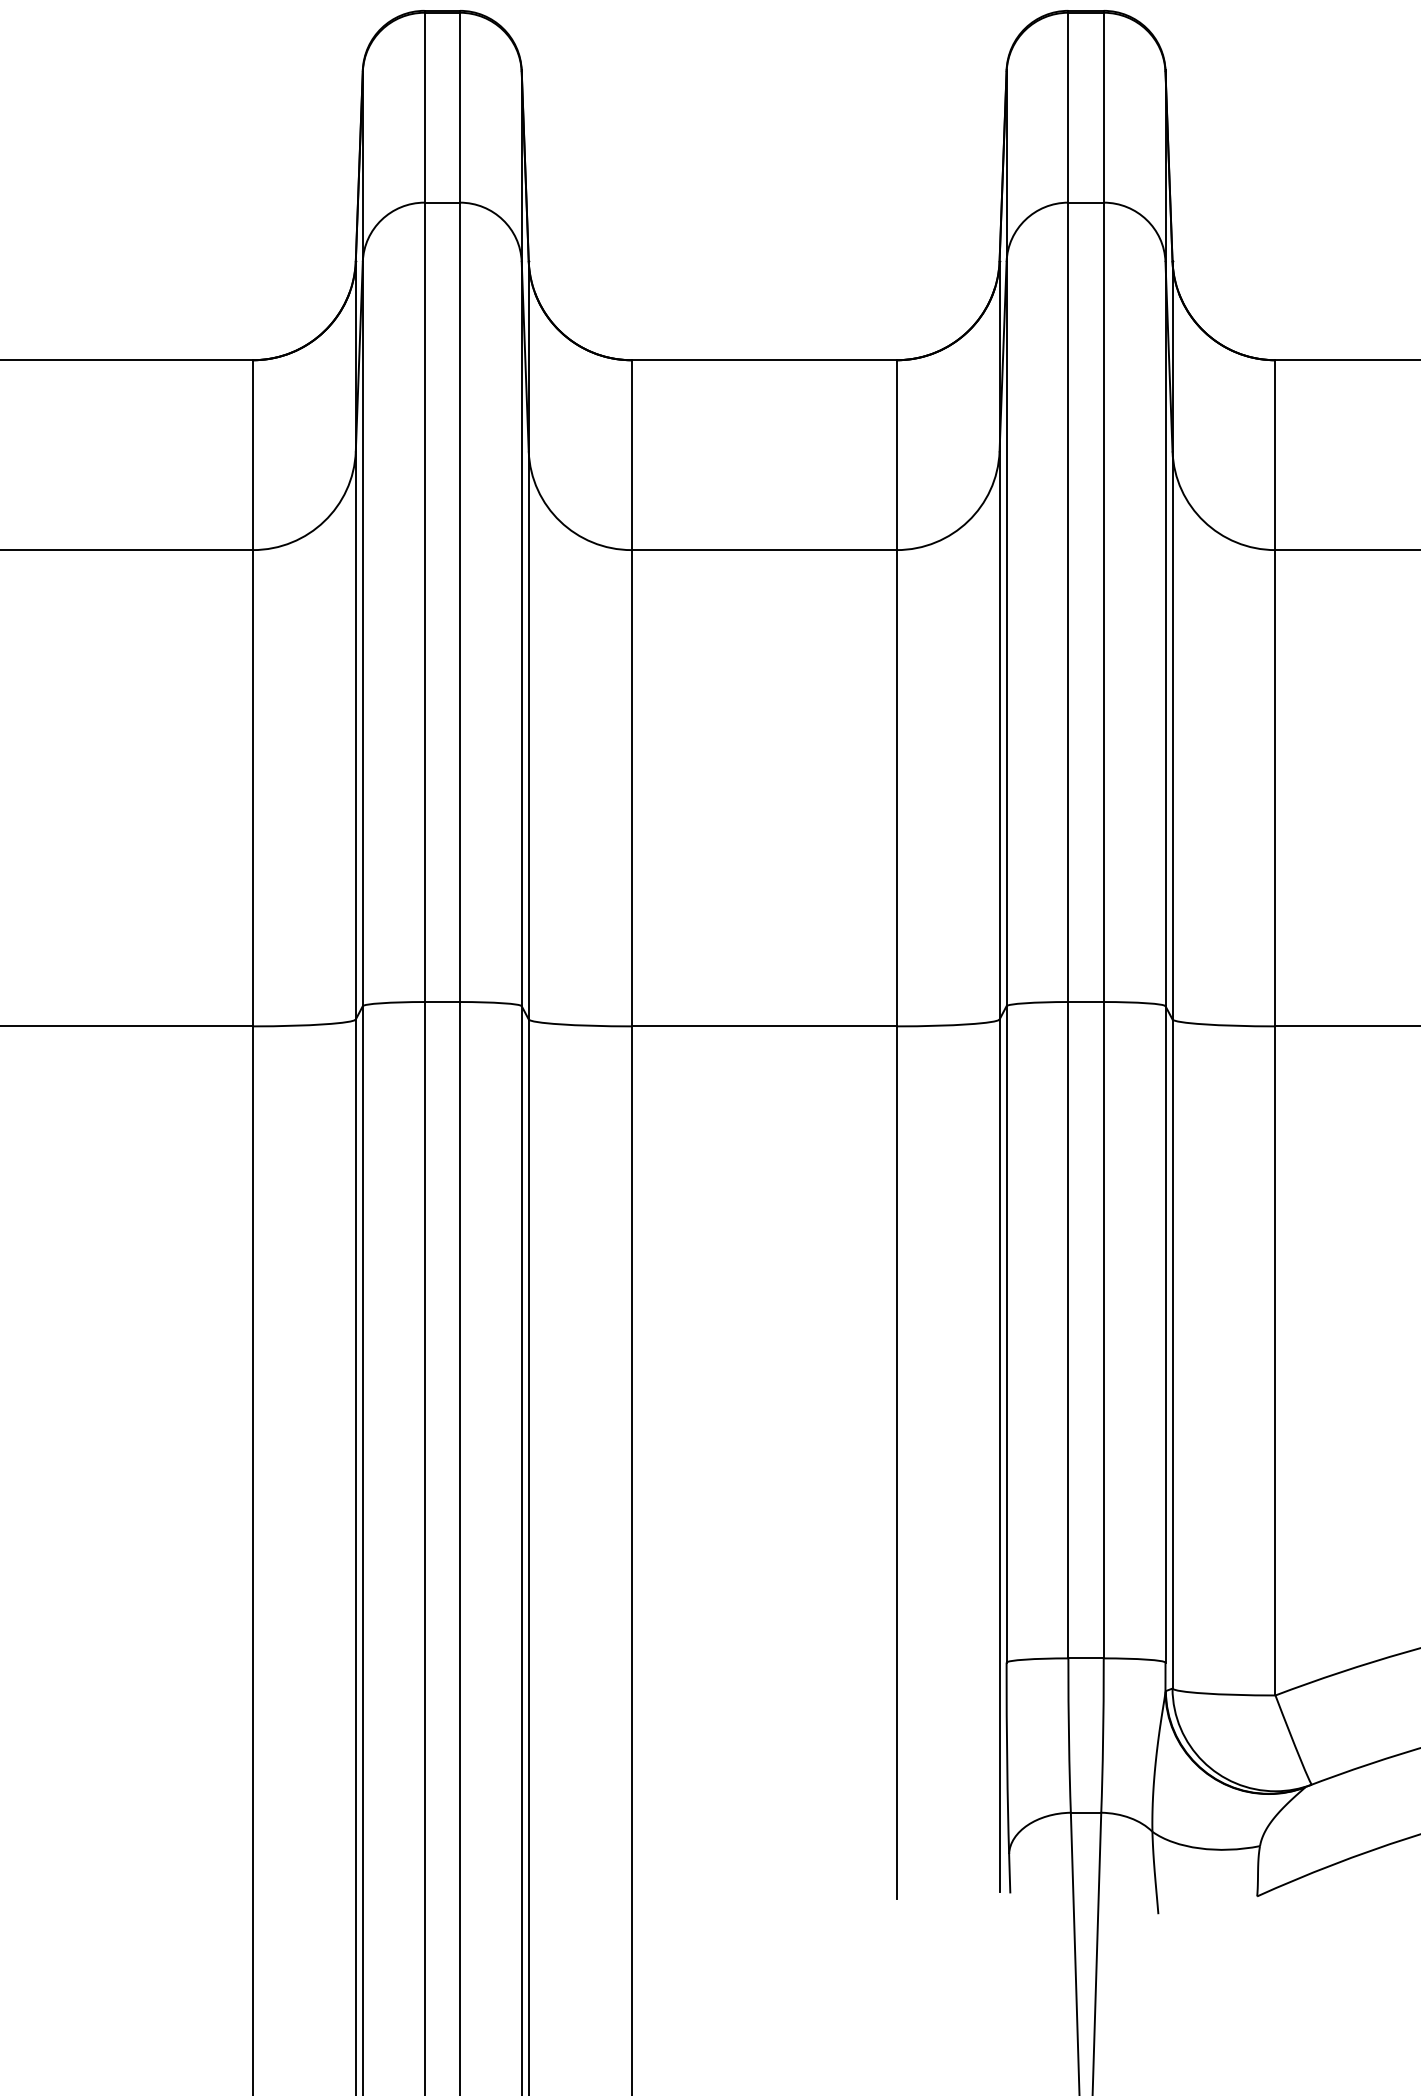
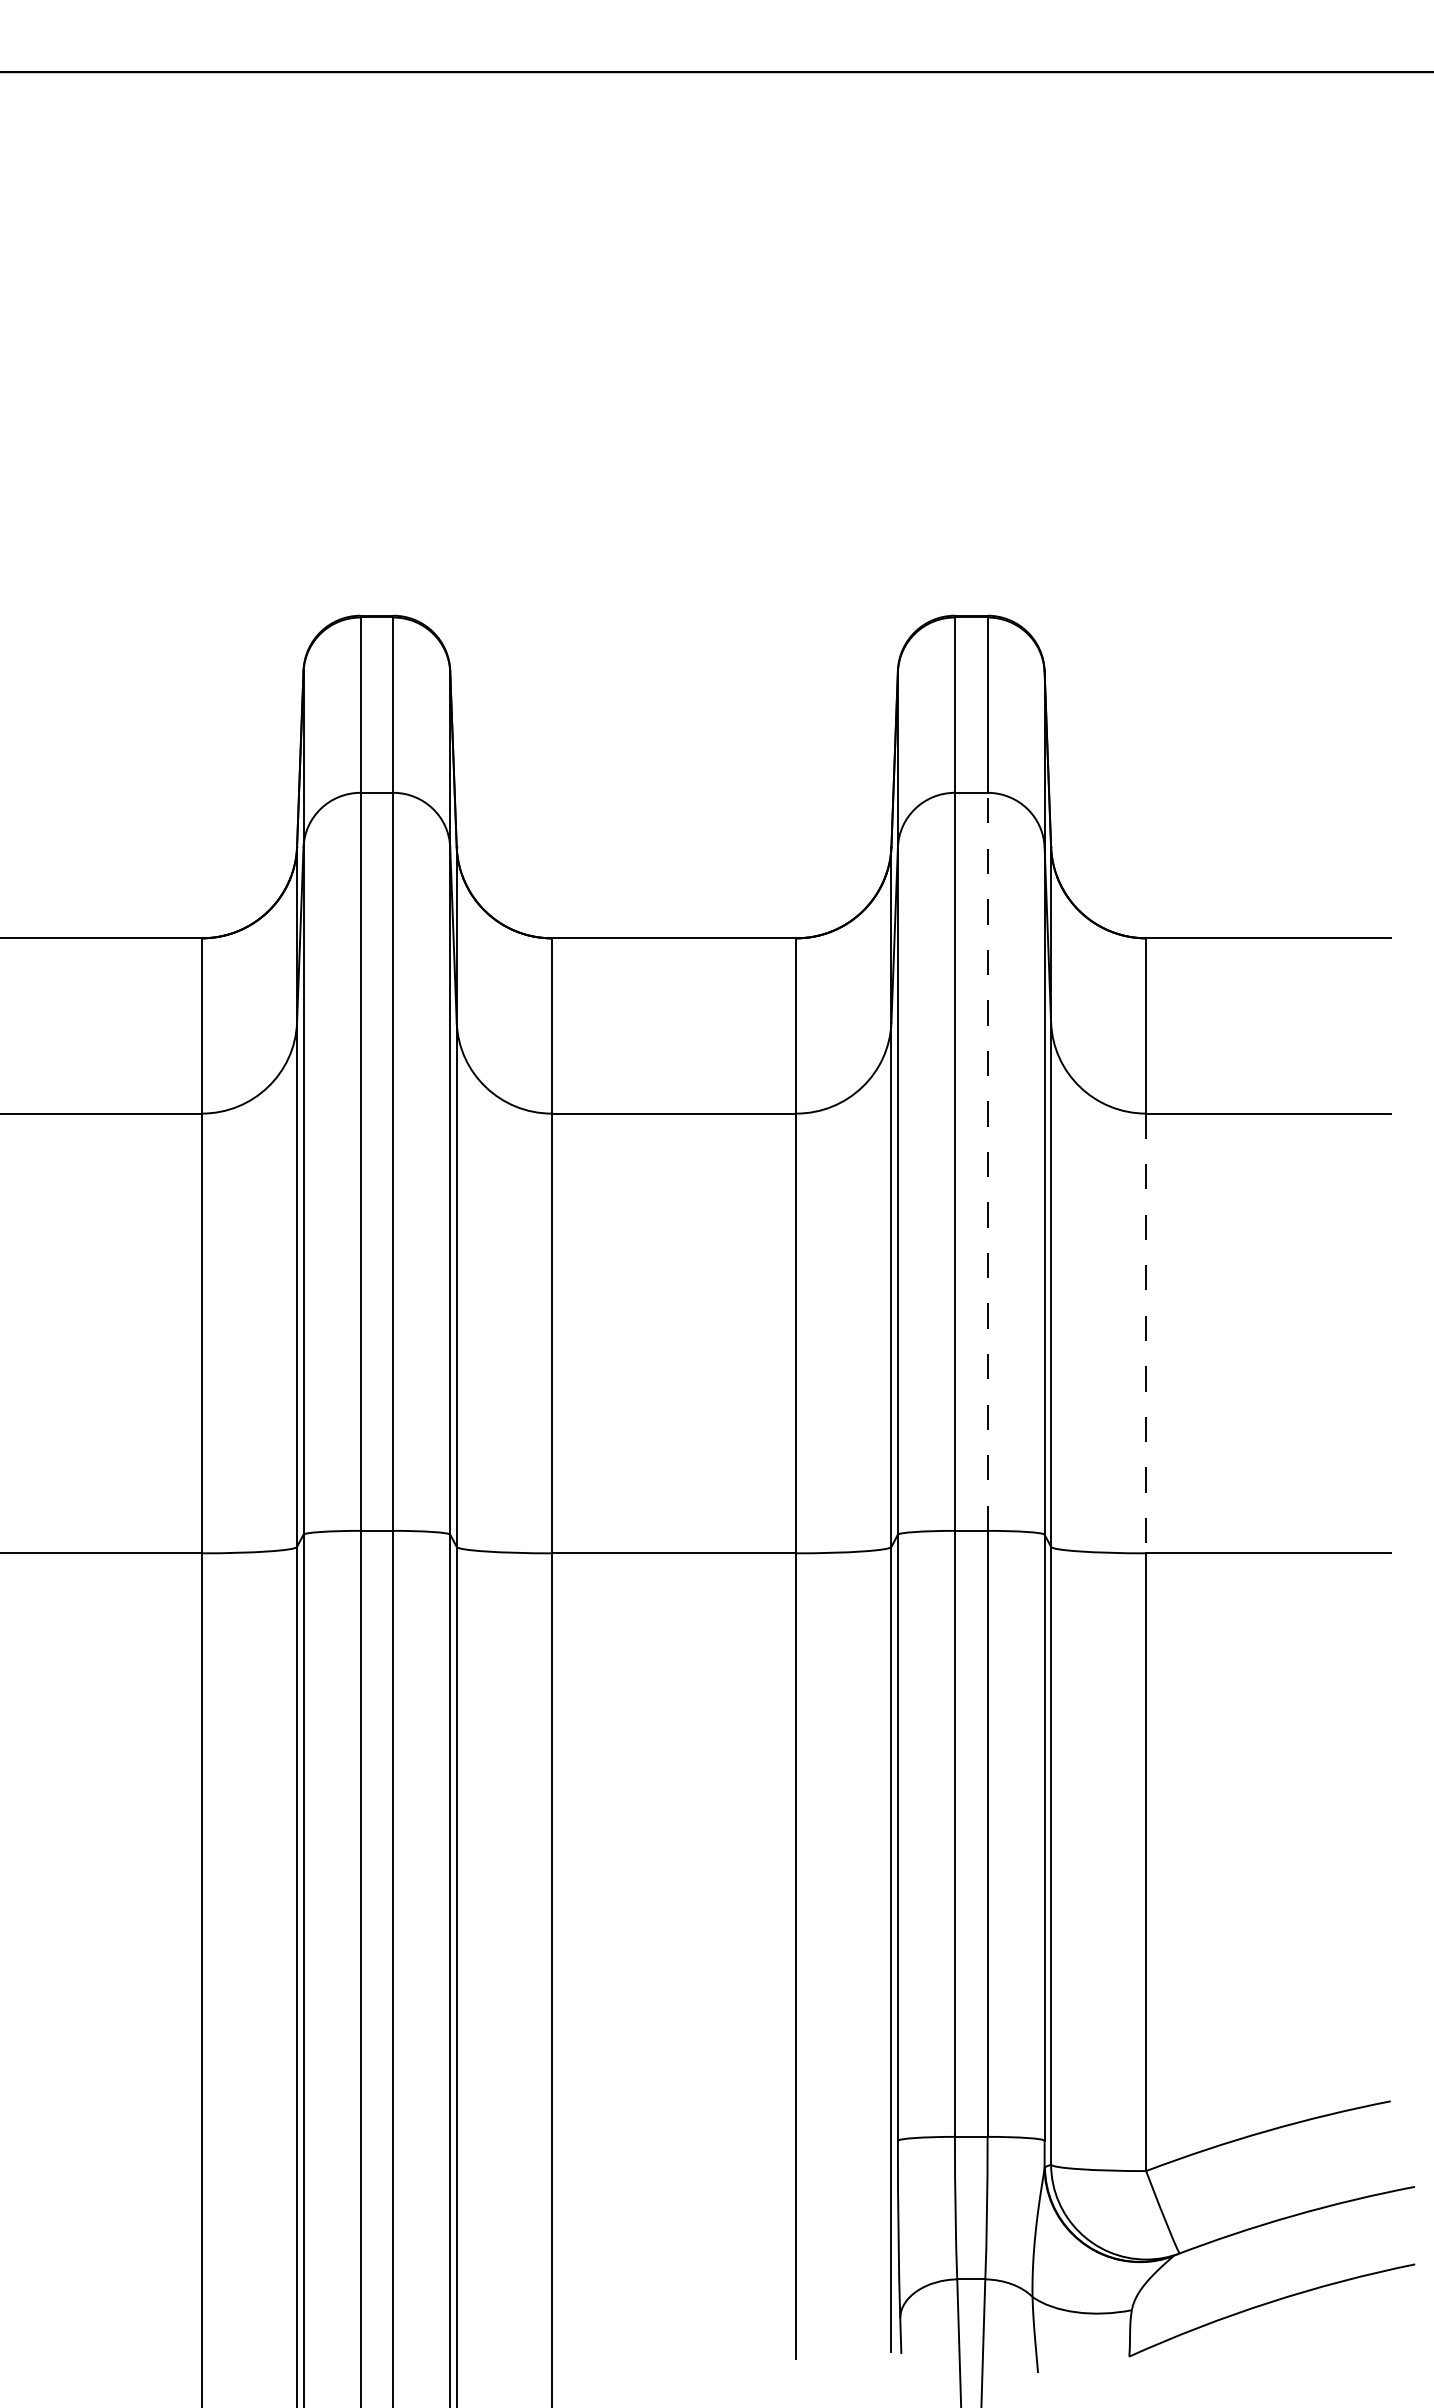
line: (1103, 601) -> (987, 1161), solid -> dashed
line: (1275, 788) -> (1146, 1333), solid -> dashed

